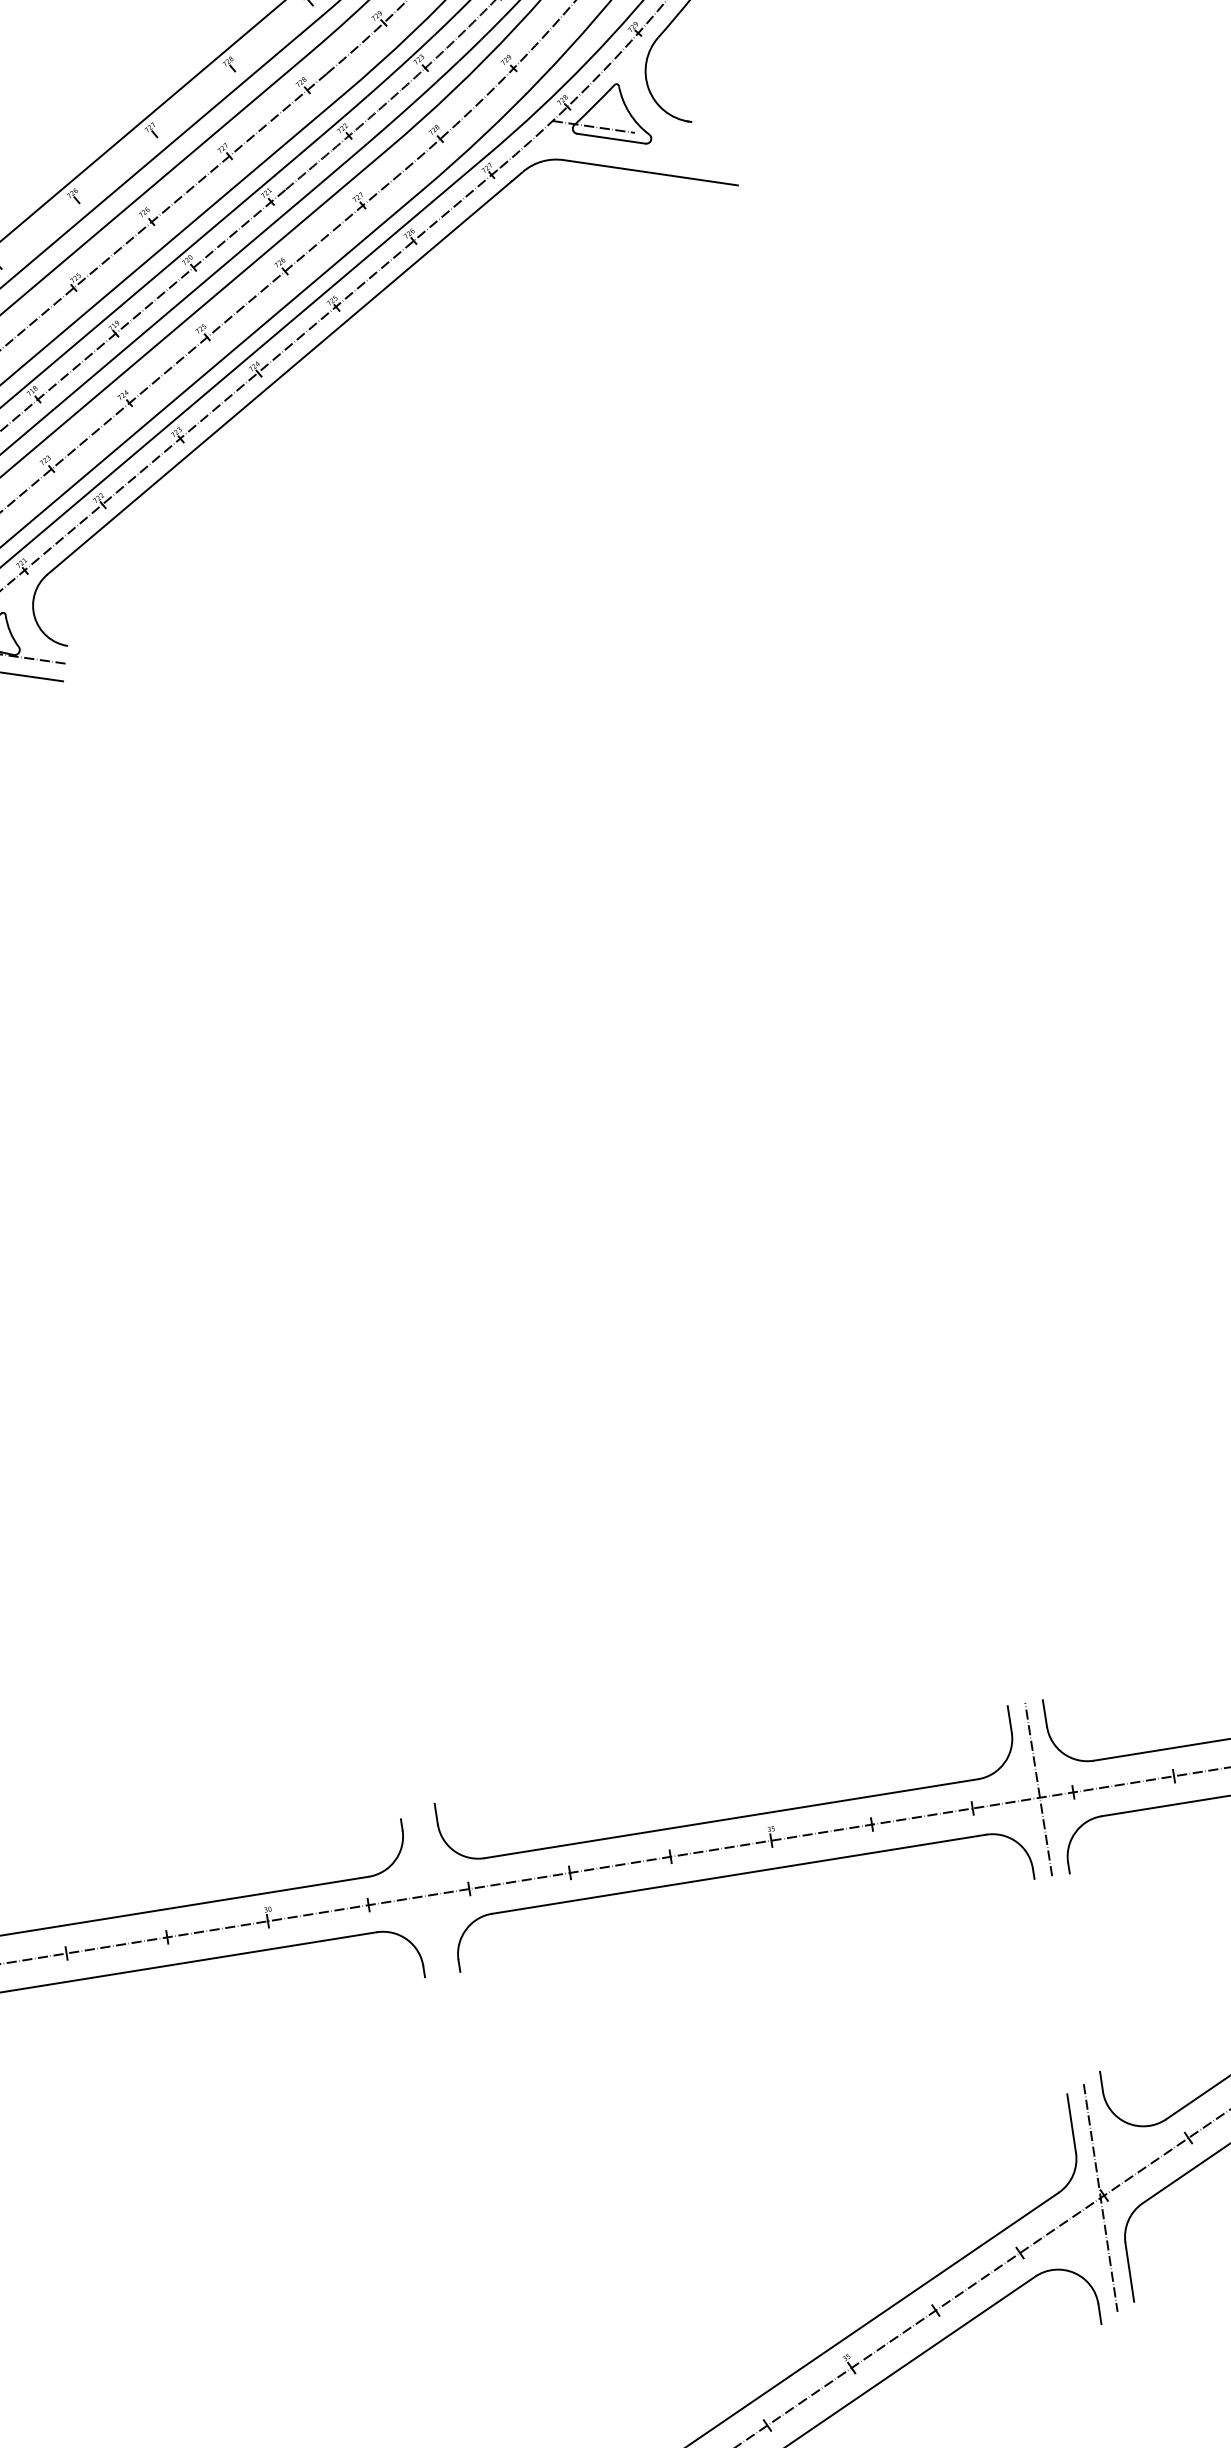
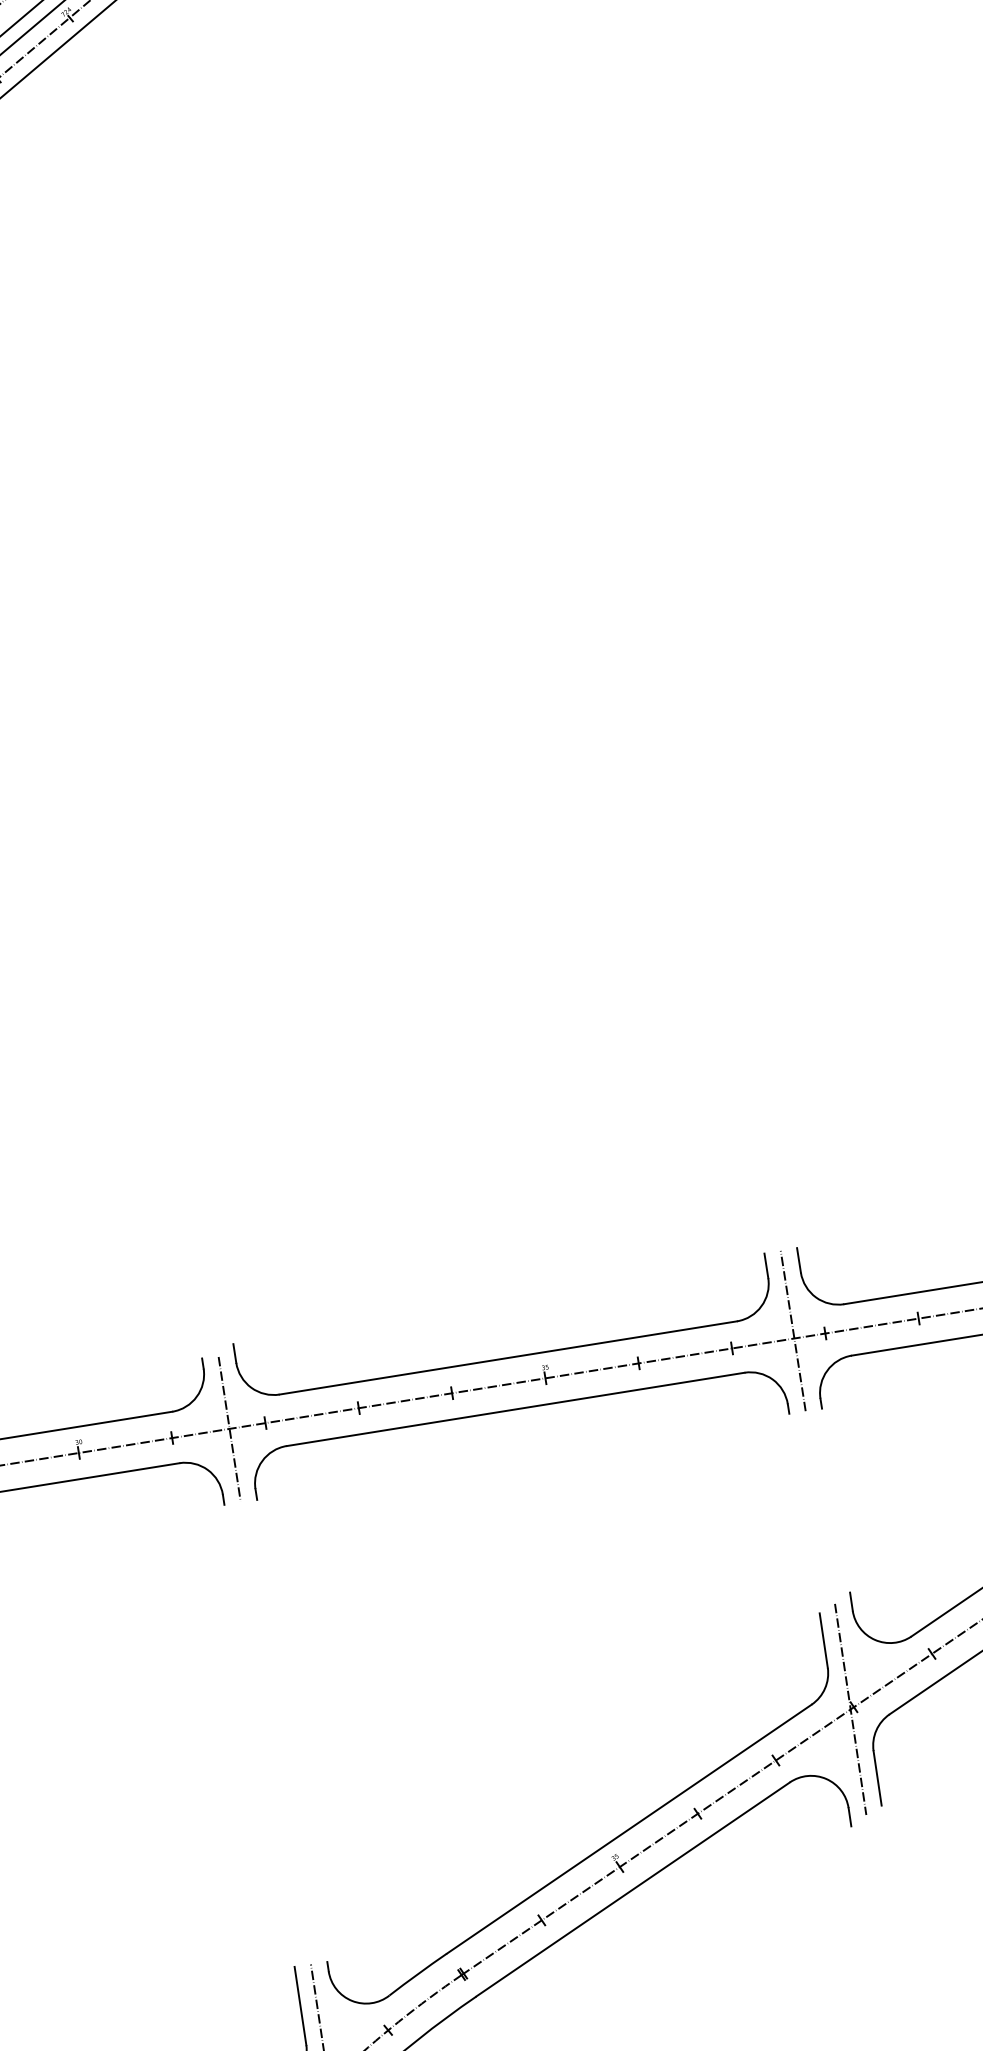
line: (430, 1895) -> (229, 1429), added

